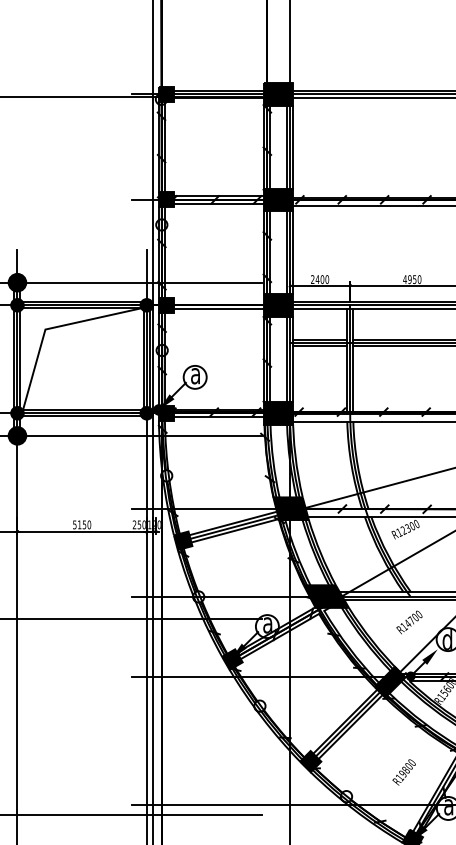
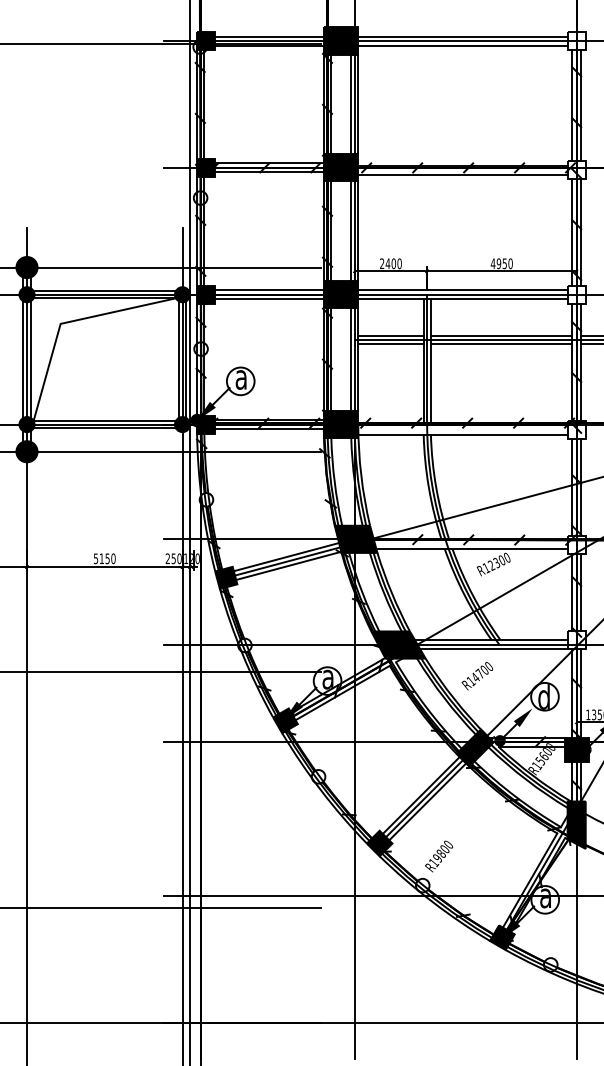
line: (219, 301) -> (269, 290), added
text: (409, 622) -> (477, 676), moved
text: (403, 772) -> (438, 856), moved

